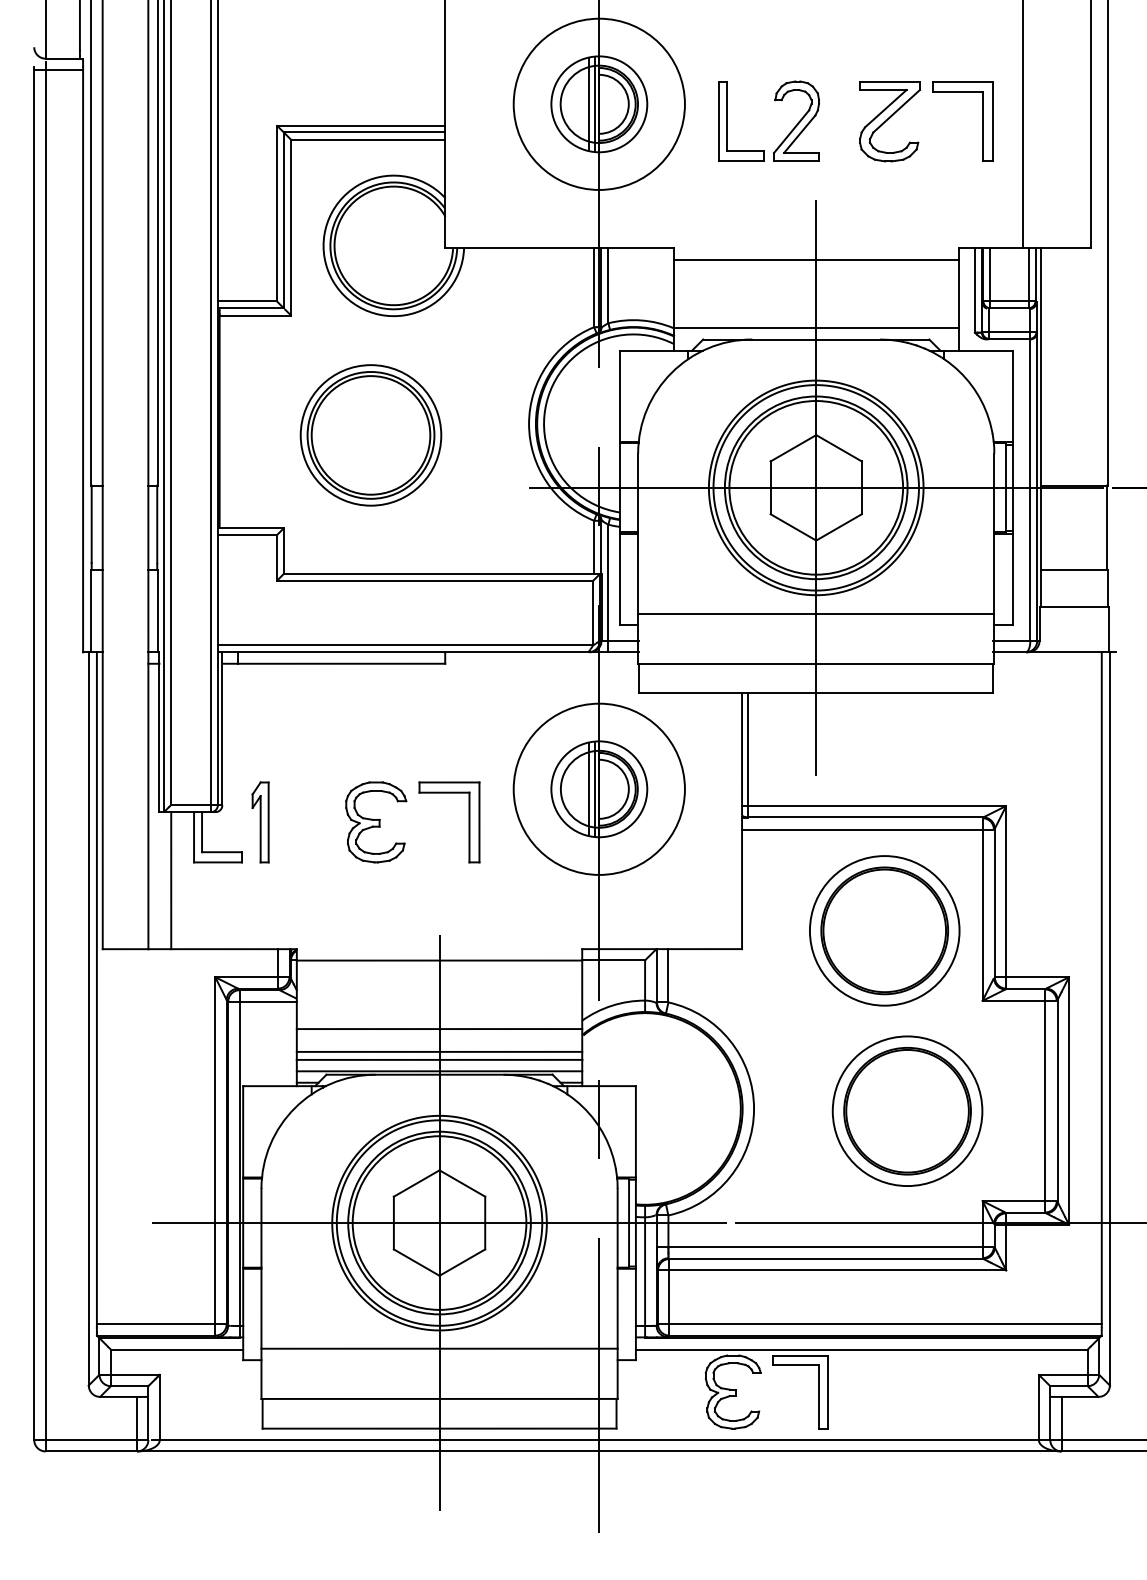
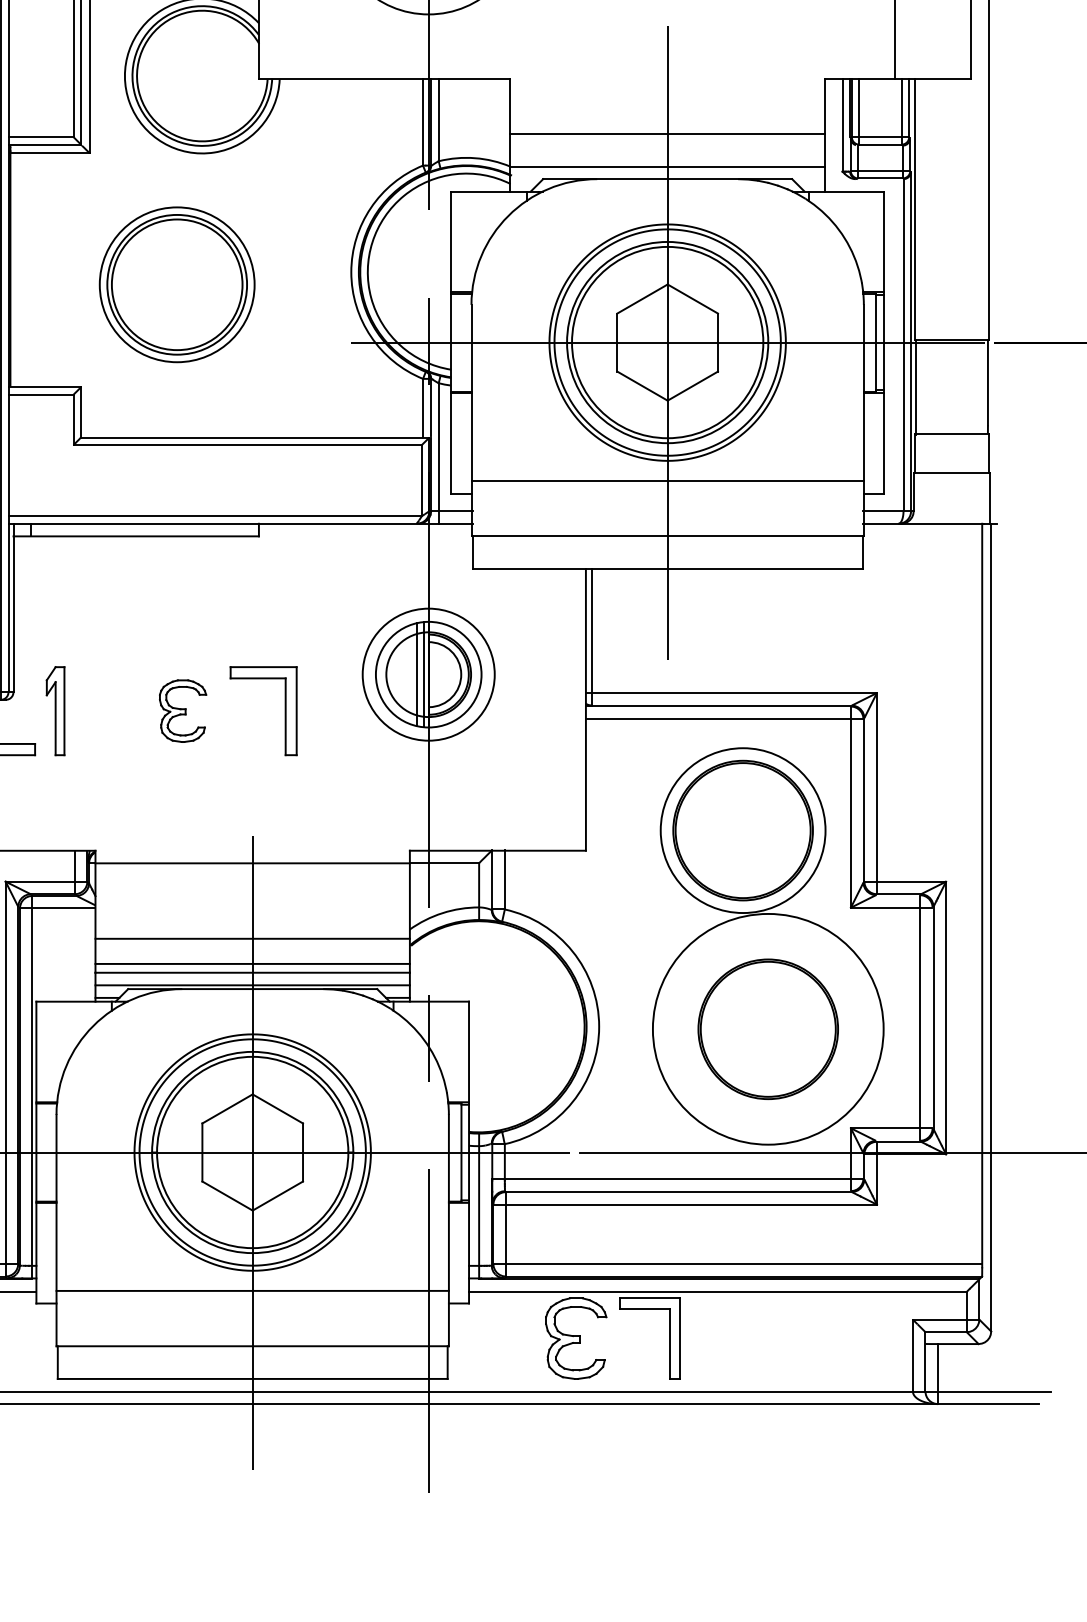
line: (815, 259) -> (666, 134), moved
circle: (598, 788) -> (427, 673), size x0.7
part: (376, 822) -> (183, 711), size x0.7
circle: (907, 1111) -> (768, 1029), size x1.4

